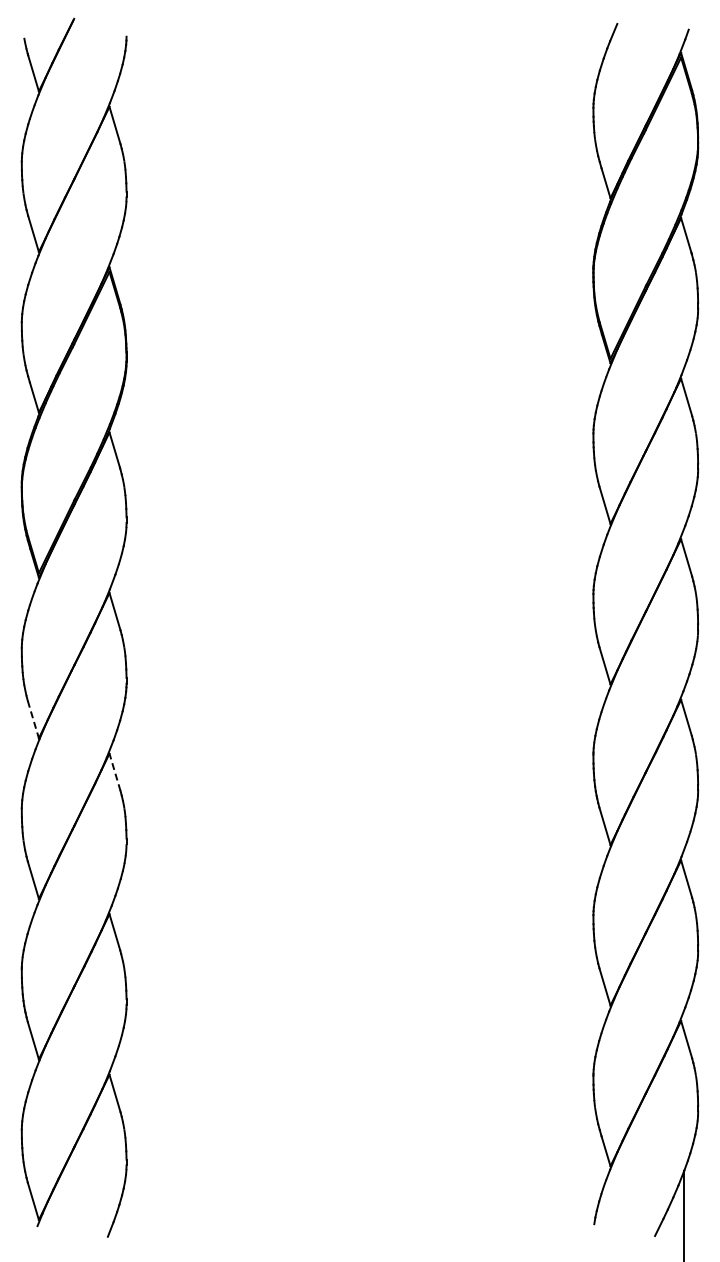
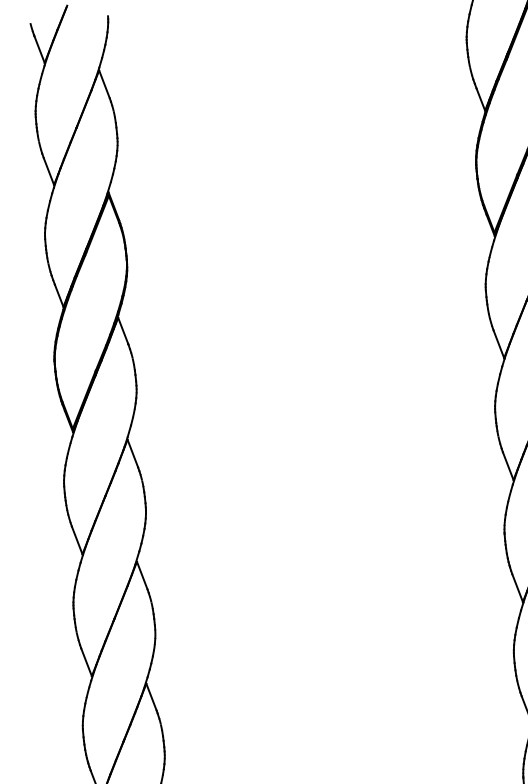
line: (33, 720) -> (77, 541), dashed -> solid
line: (114, 771) -> (141, 575), dashed -> solid

